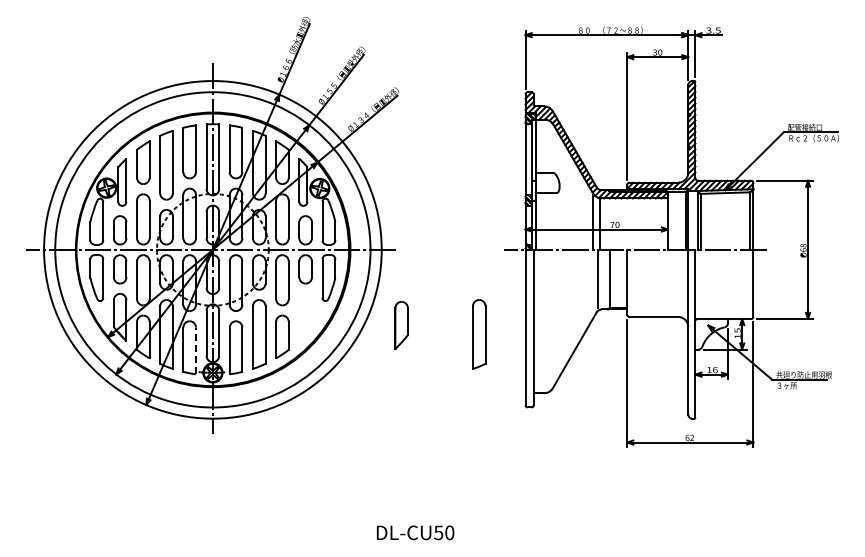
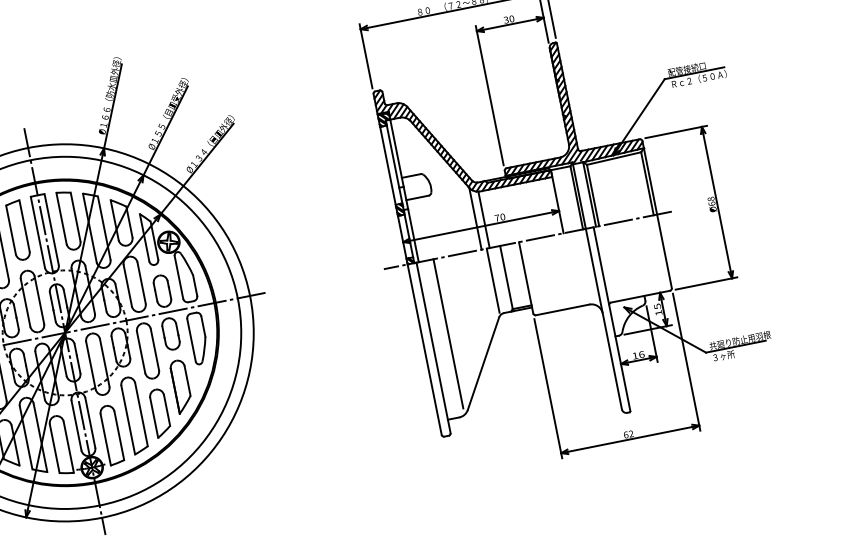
line: (549, 317) -> (448, 333), added
part: (401, 325) -> (181, 386), moved
part: (479, 334) -> (375, 367), removed
line: (196, 350) -> (69, 446), dashed -> solid

